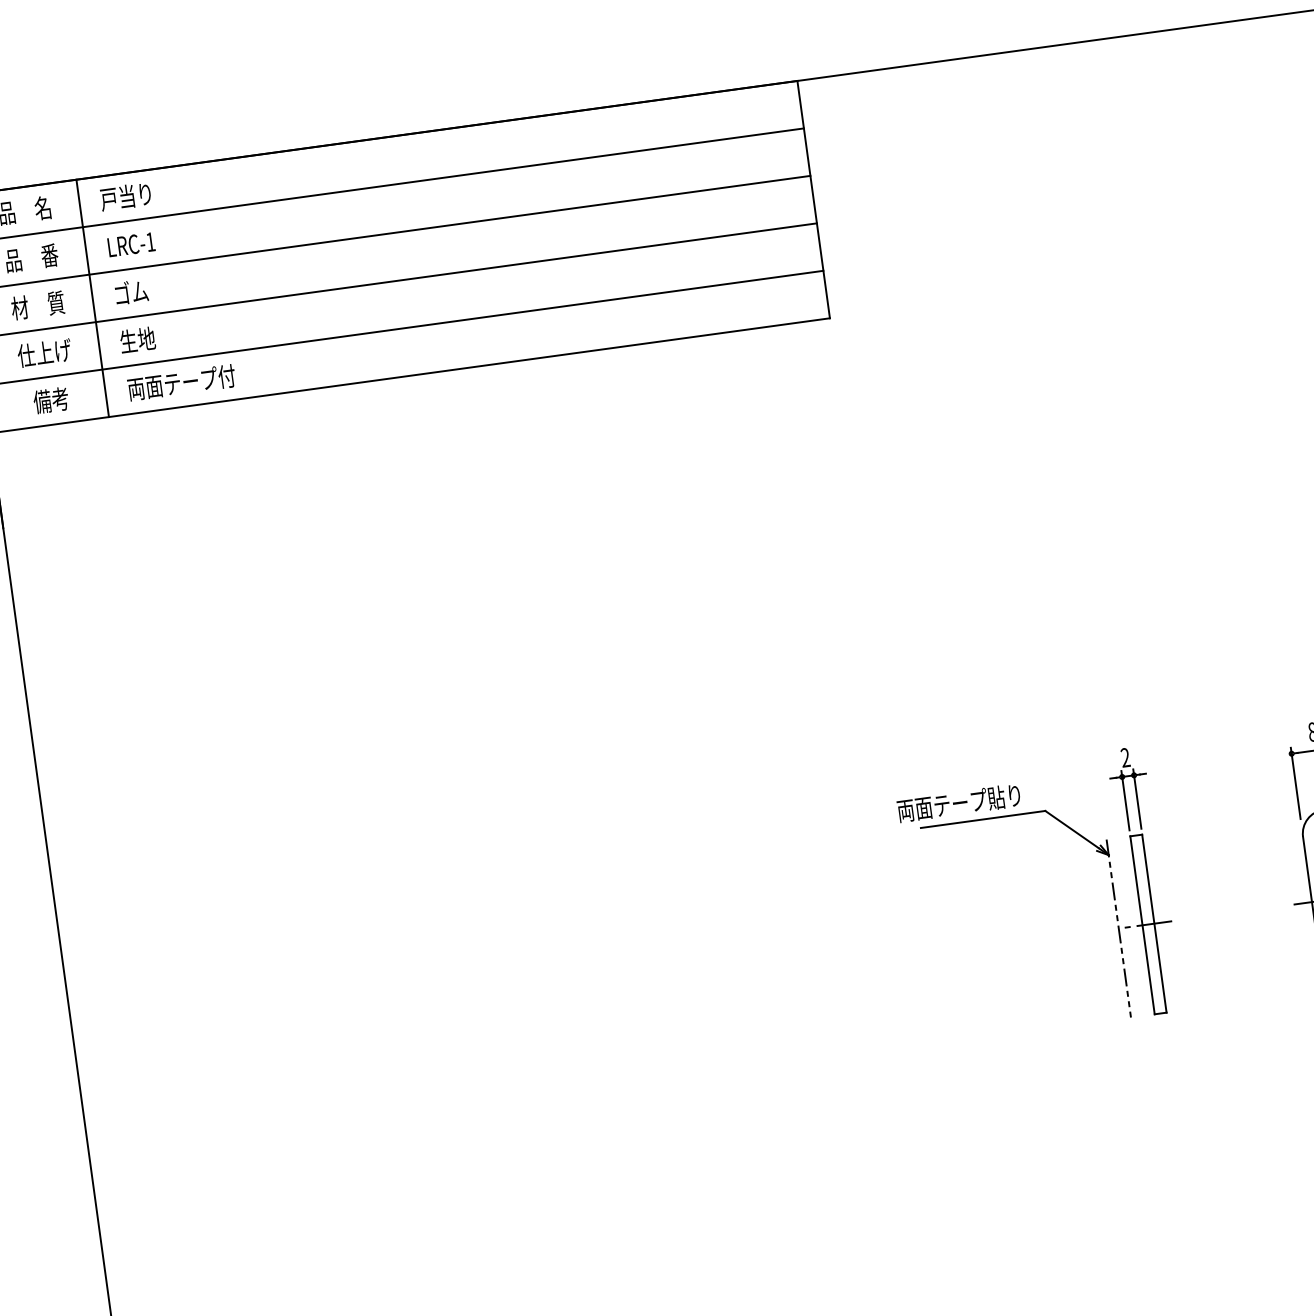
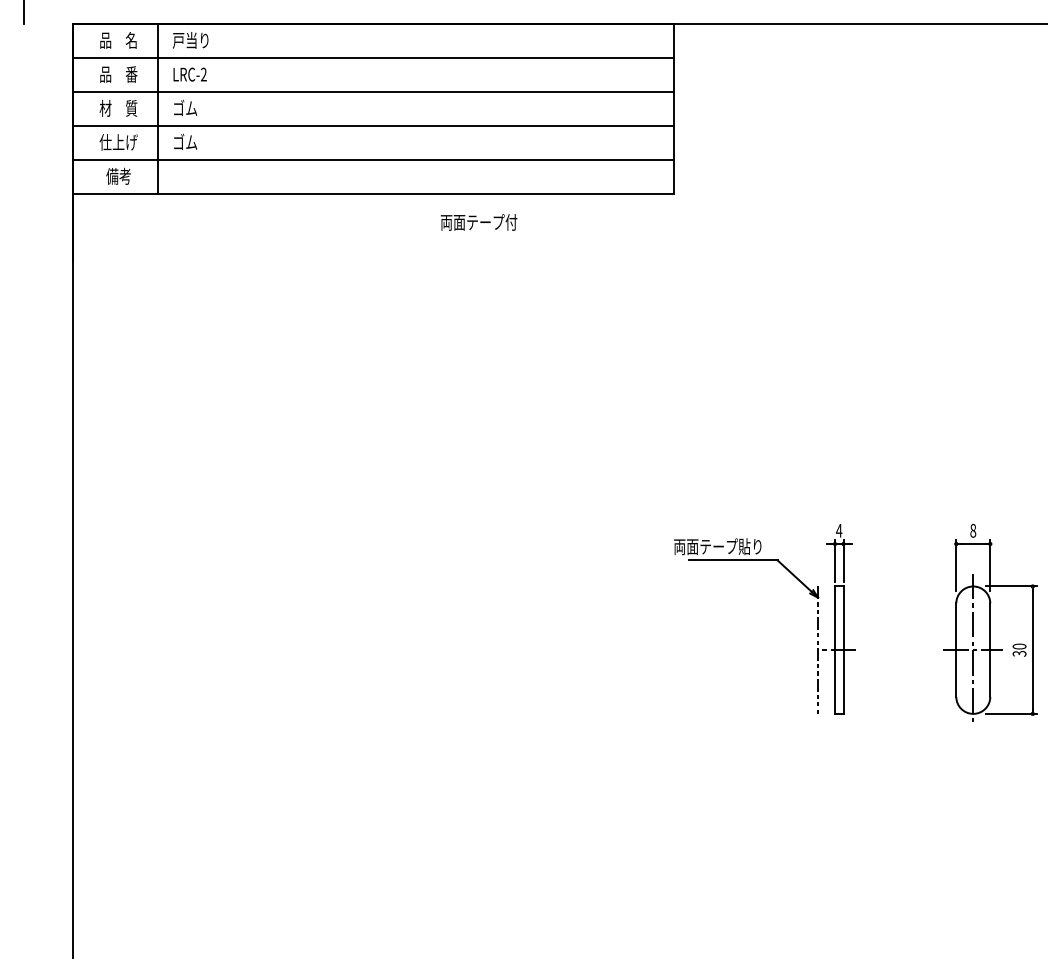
text: (150, 241) -> (203, 74), LRC-1 -> LRC-2
text: (137, 338) -> (185, 141), 生地 -> ゴム
text: (180, 382) -> (478, 222), moved
text: (1125, 757) -> (839, 530), 2 -> 4

